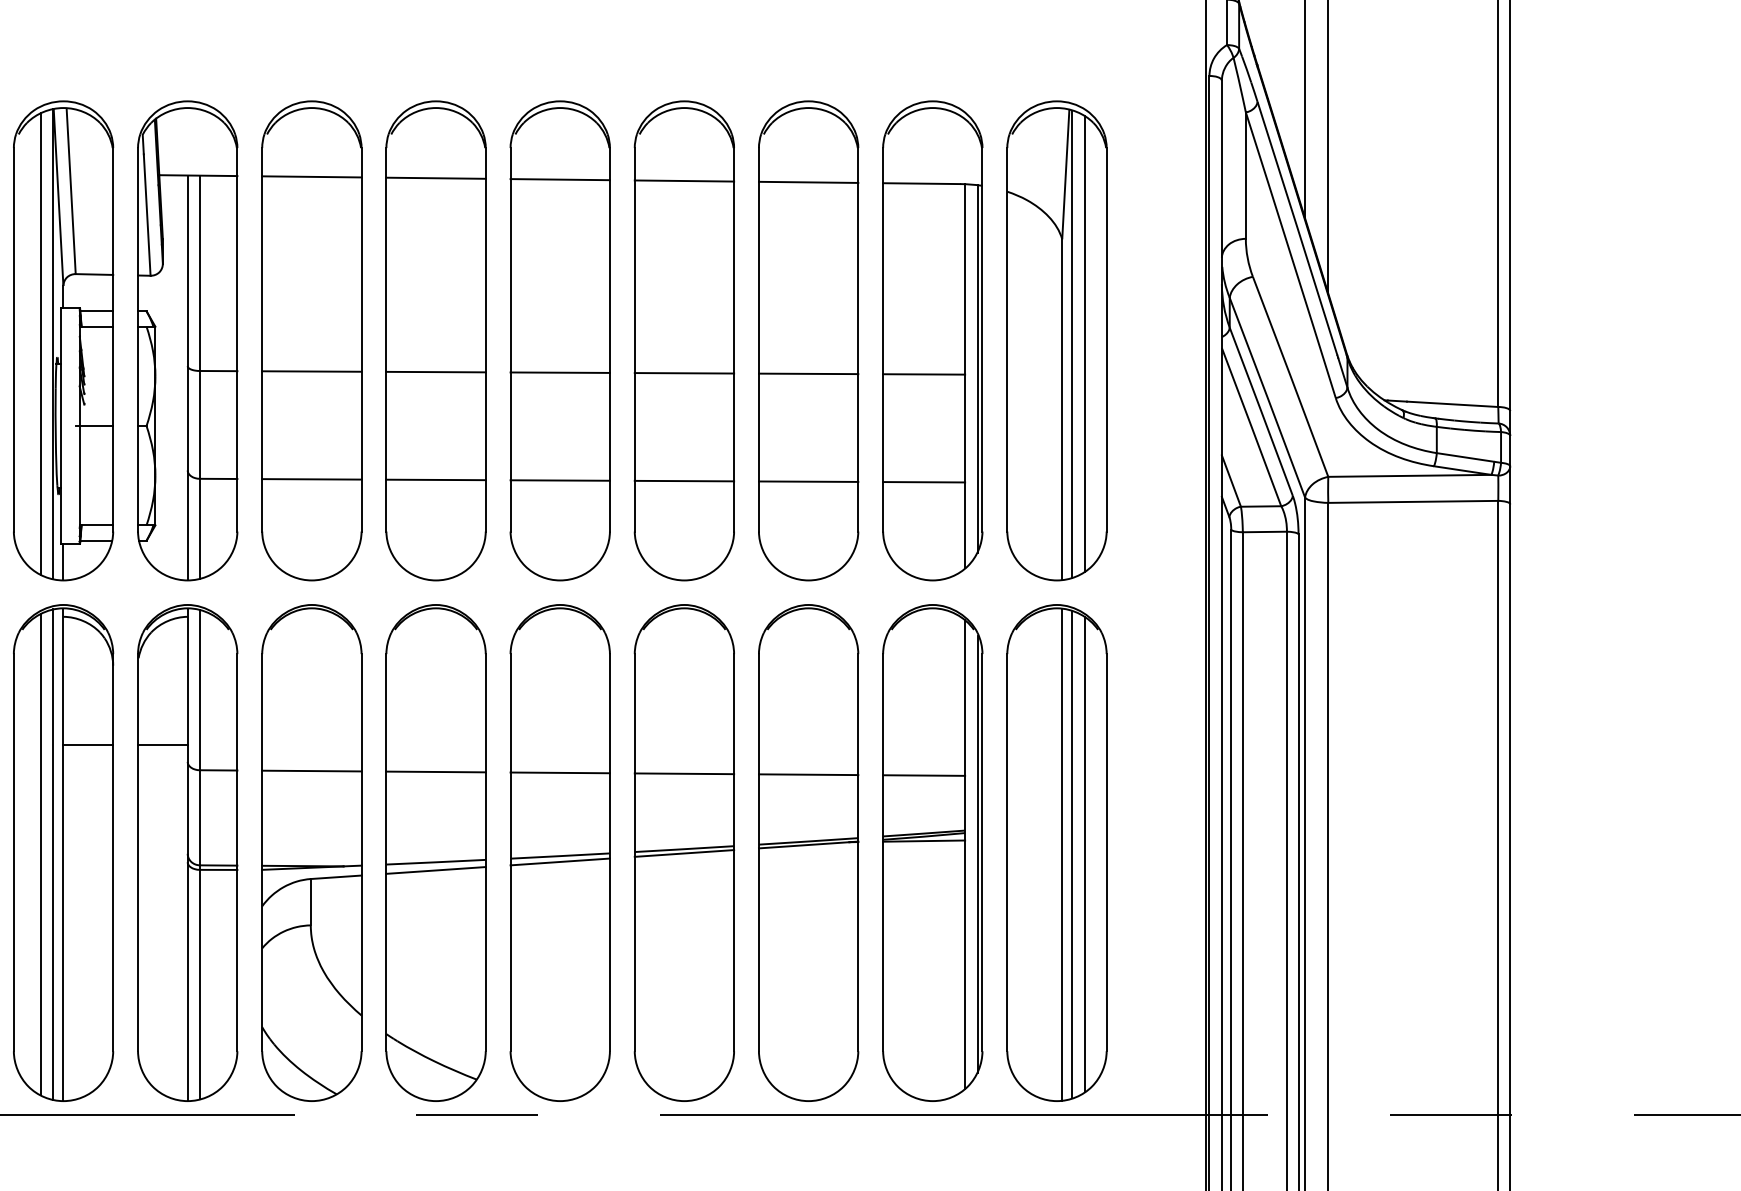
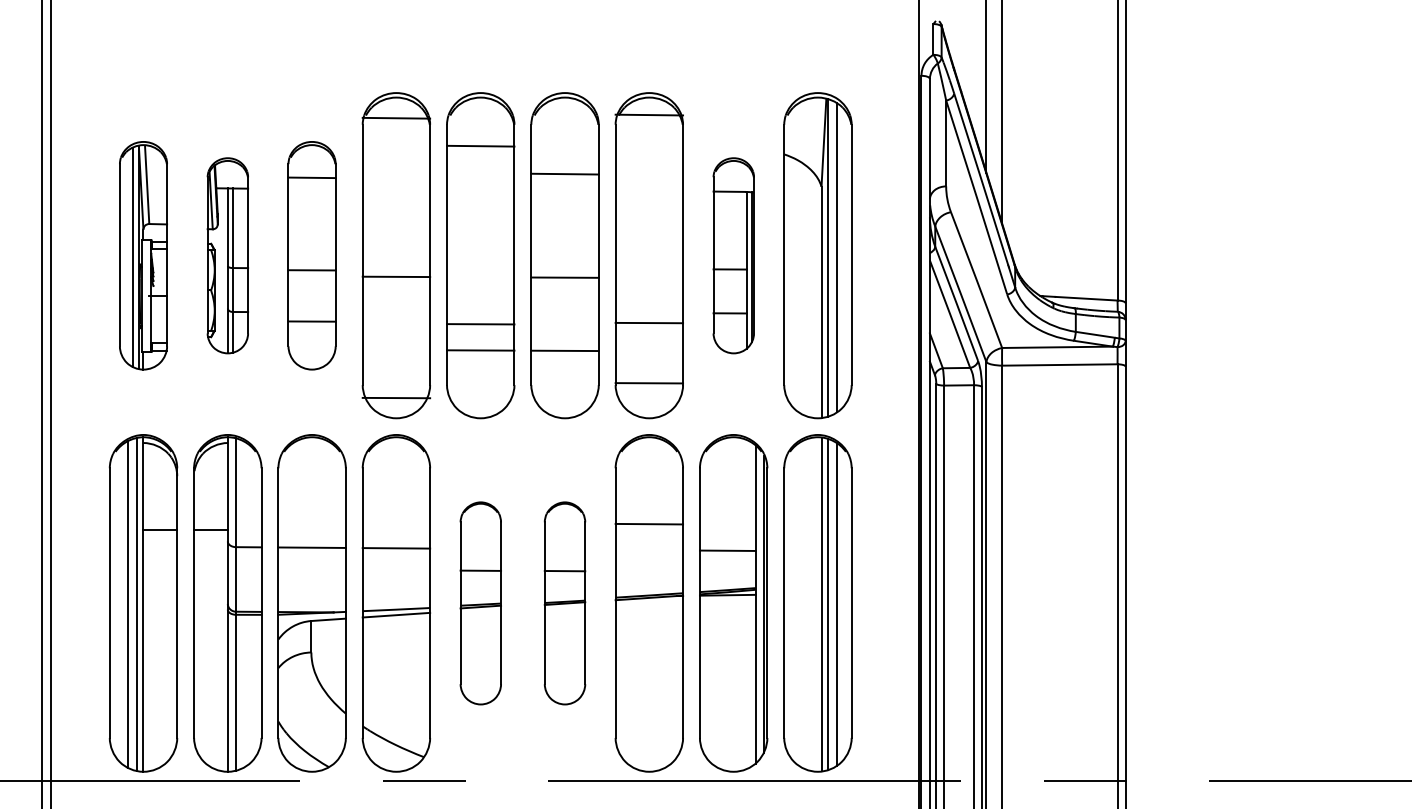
line: (436, 177) -> (396, 117), moved
line: (683, 180) -> (564, 173), moved
line: (808, 181) -> (649, 114), moved
part: (63, 340) -> (143, 255), size x0.7
part: (187, 340) -> (227, 255), size x0.6
part: (310, 340) -> (311, 255), size x0.7
part: (932, 340) -> (733, 255), size x0.6
line: (559, 373) -> (480, 324), moved
line: (808, 373) -> (649, 322), moved
line: (436, 479) -> (396, 397), moved
line: (808, 482) -> (649, 383), moved
line: (808, 773) -> (649, 523), moved
part: (559, 853) -> (480, 603), size x0.6
part: (683, 853) -> (564, 603), size x0.6

